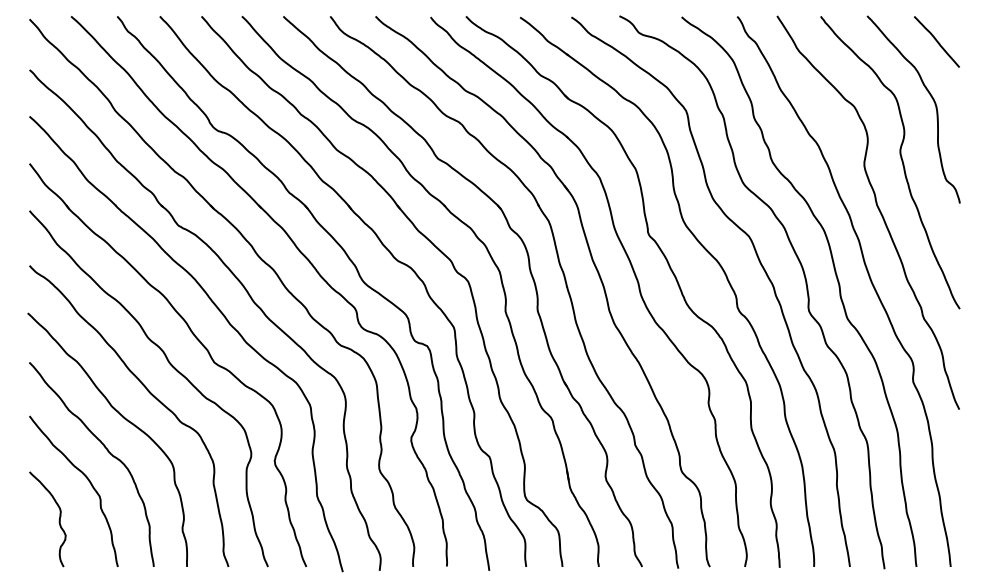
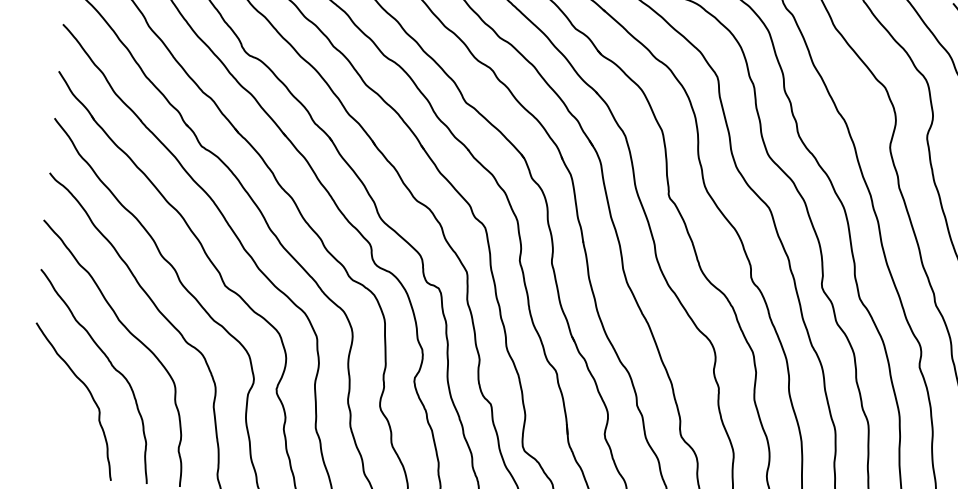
curve: (58, 520) -> (55, 429), removed

